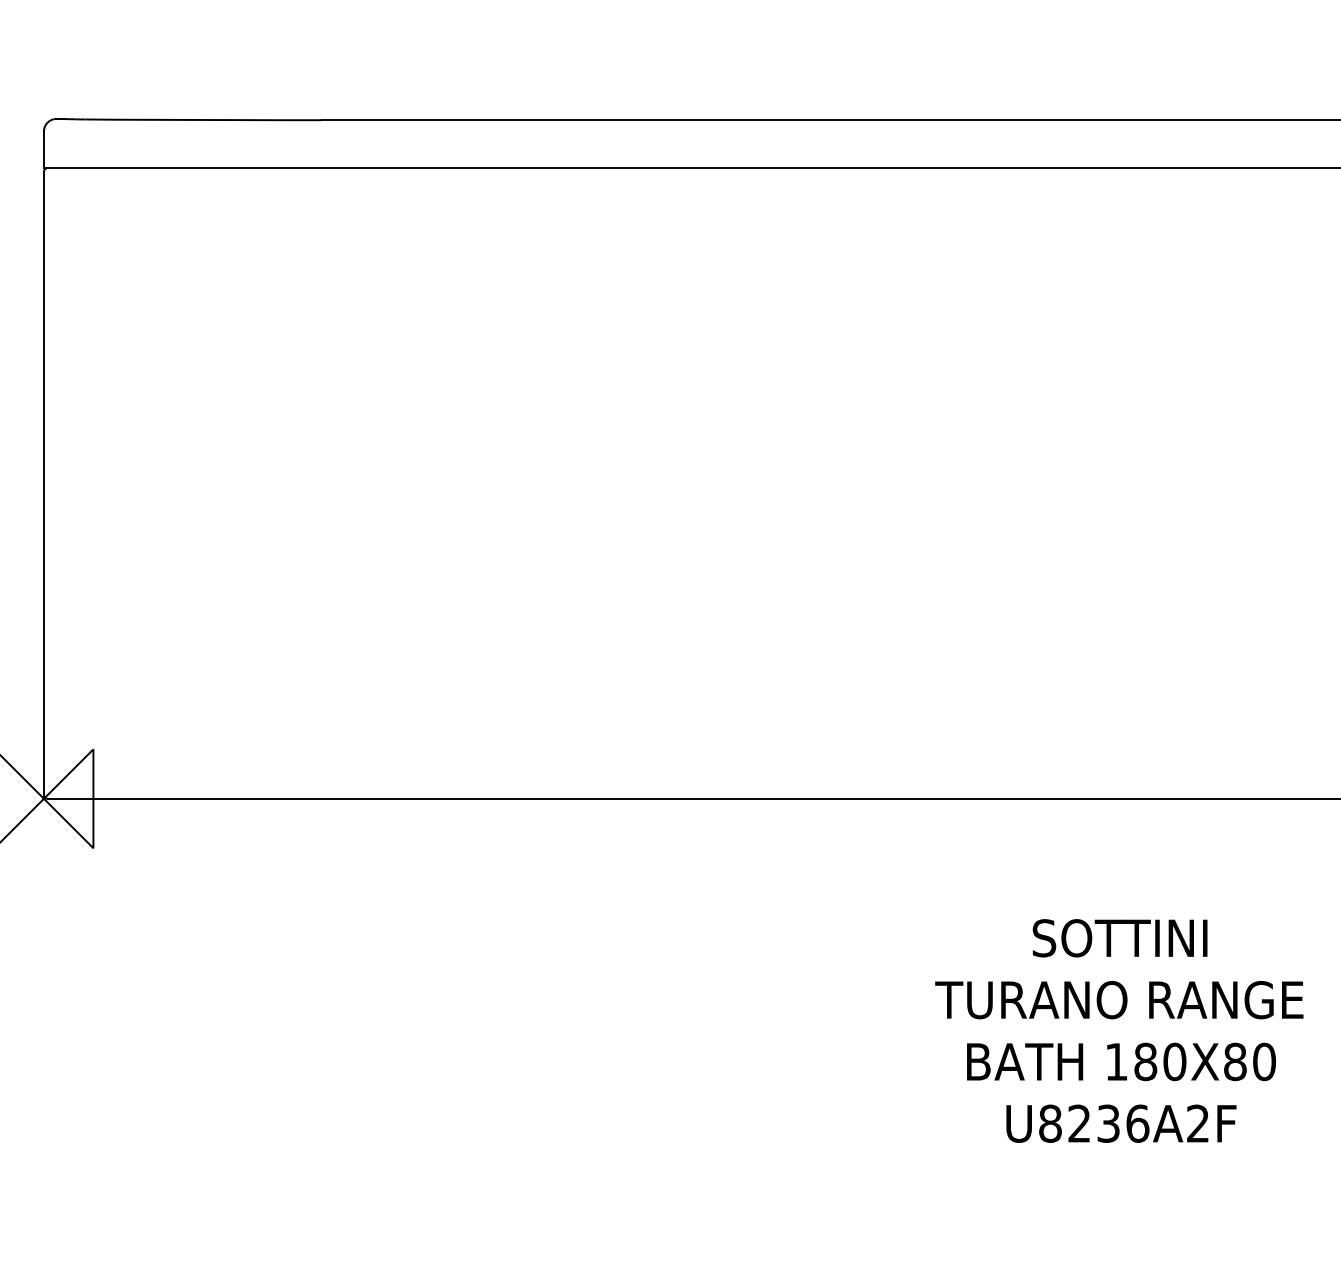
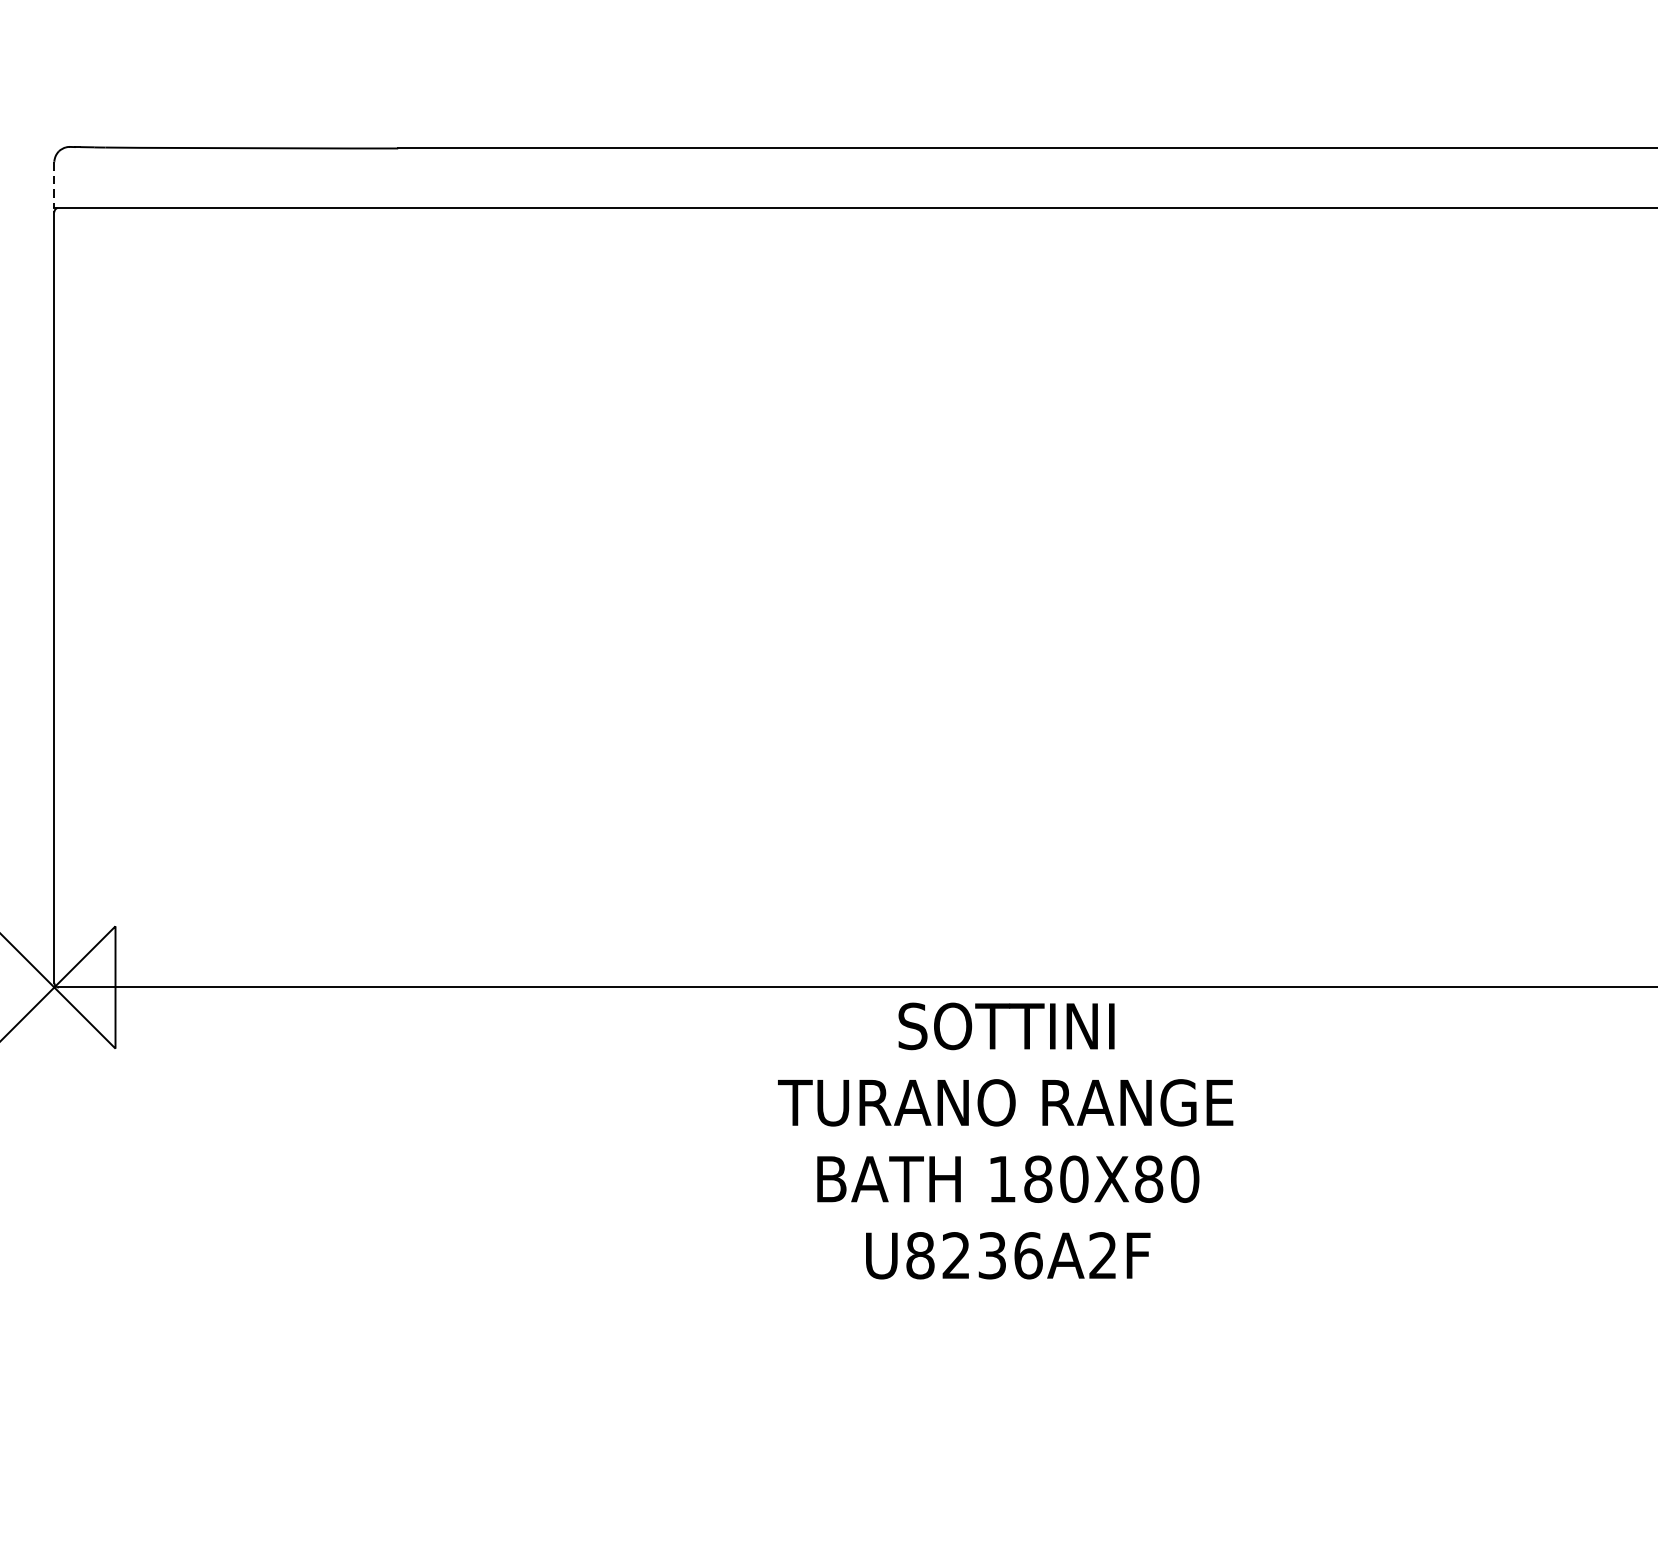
line: (43, 150) -> (53, 185), solid -> dashed
text: (1119, 1030) -> (1005, 1140), moved

